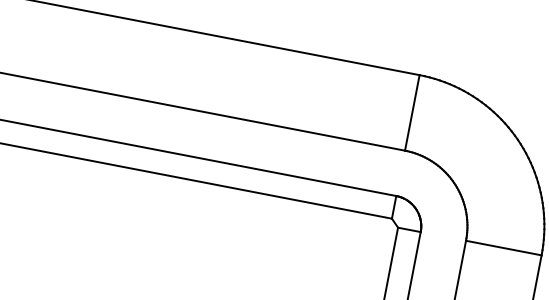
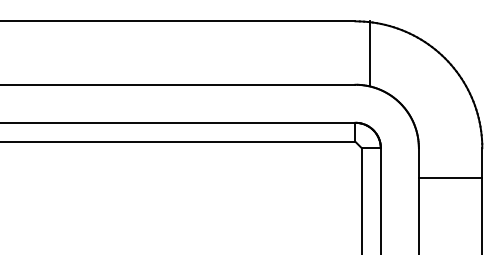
line: (412, 112) -> (370, 52), moved
line: (503, 248) -> (450, 178), moved

